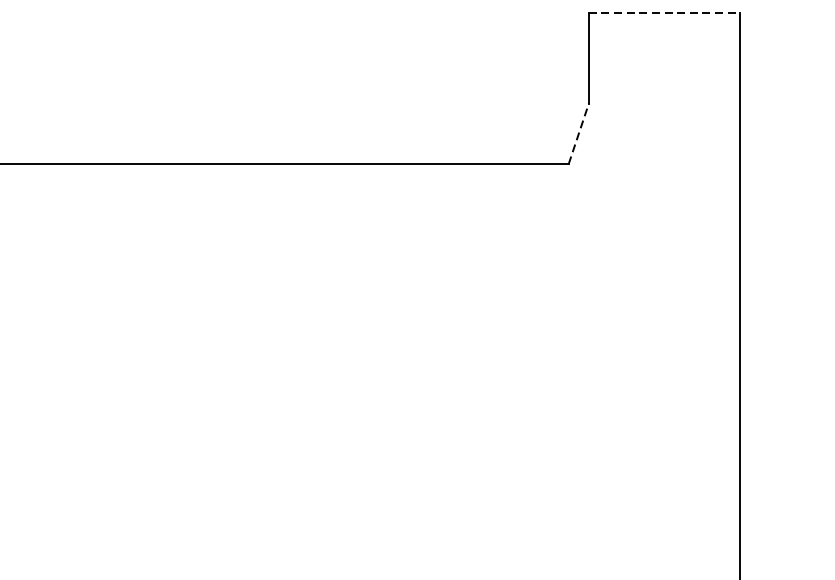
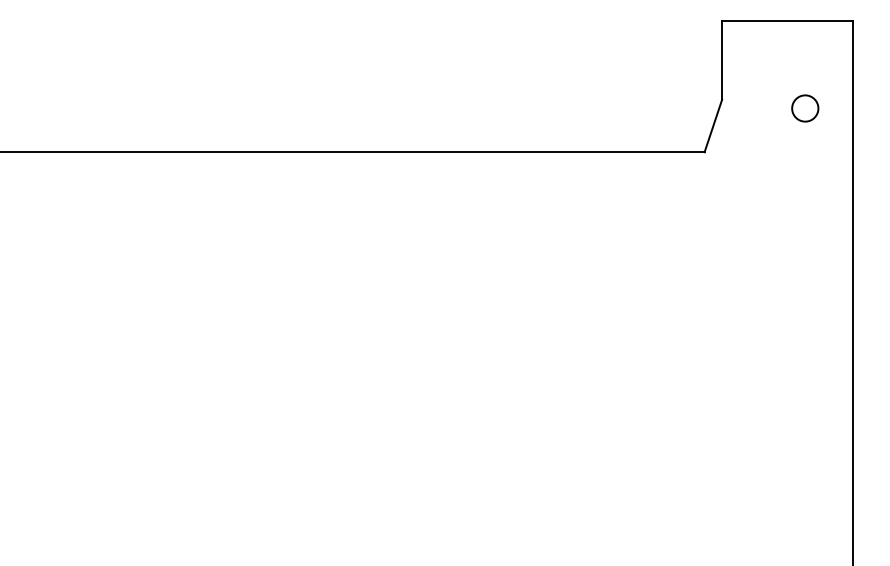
line: (663, 12) -> (787, 20), dashed -> solid
circle: (684, 113) -> (805, 108), added
line: (578, 134) -> (713, 126), dashed -> solid

